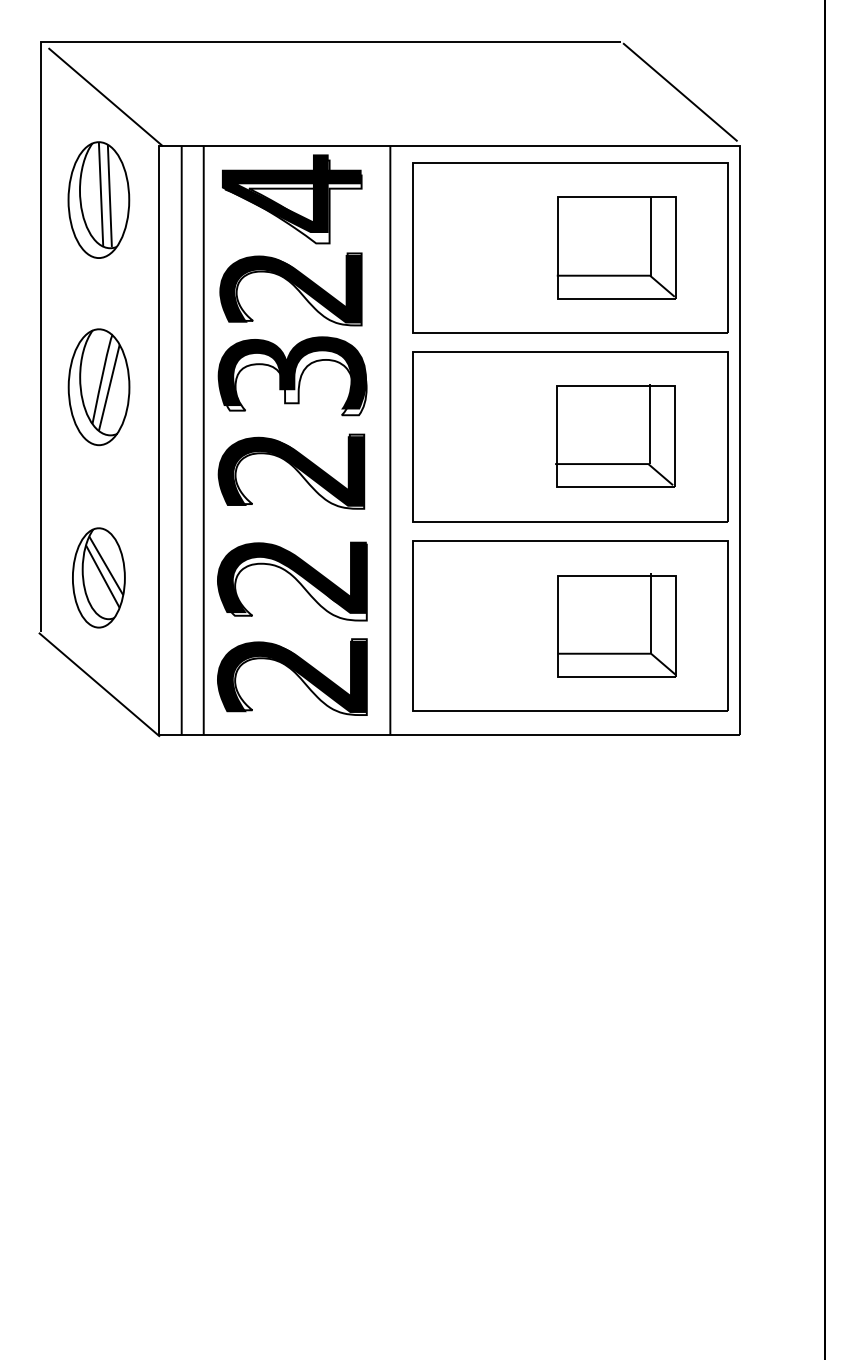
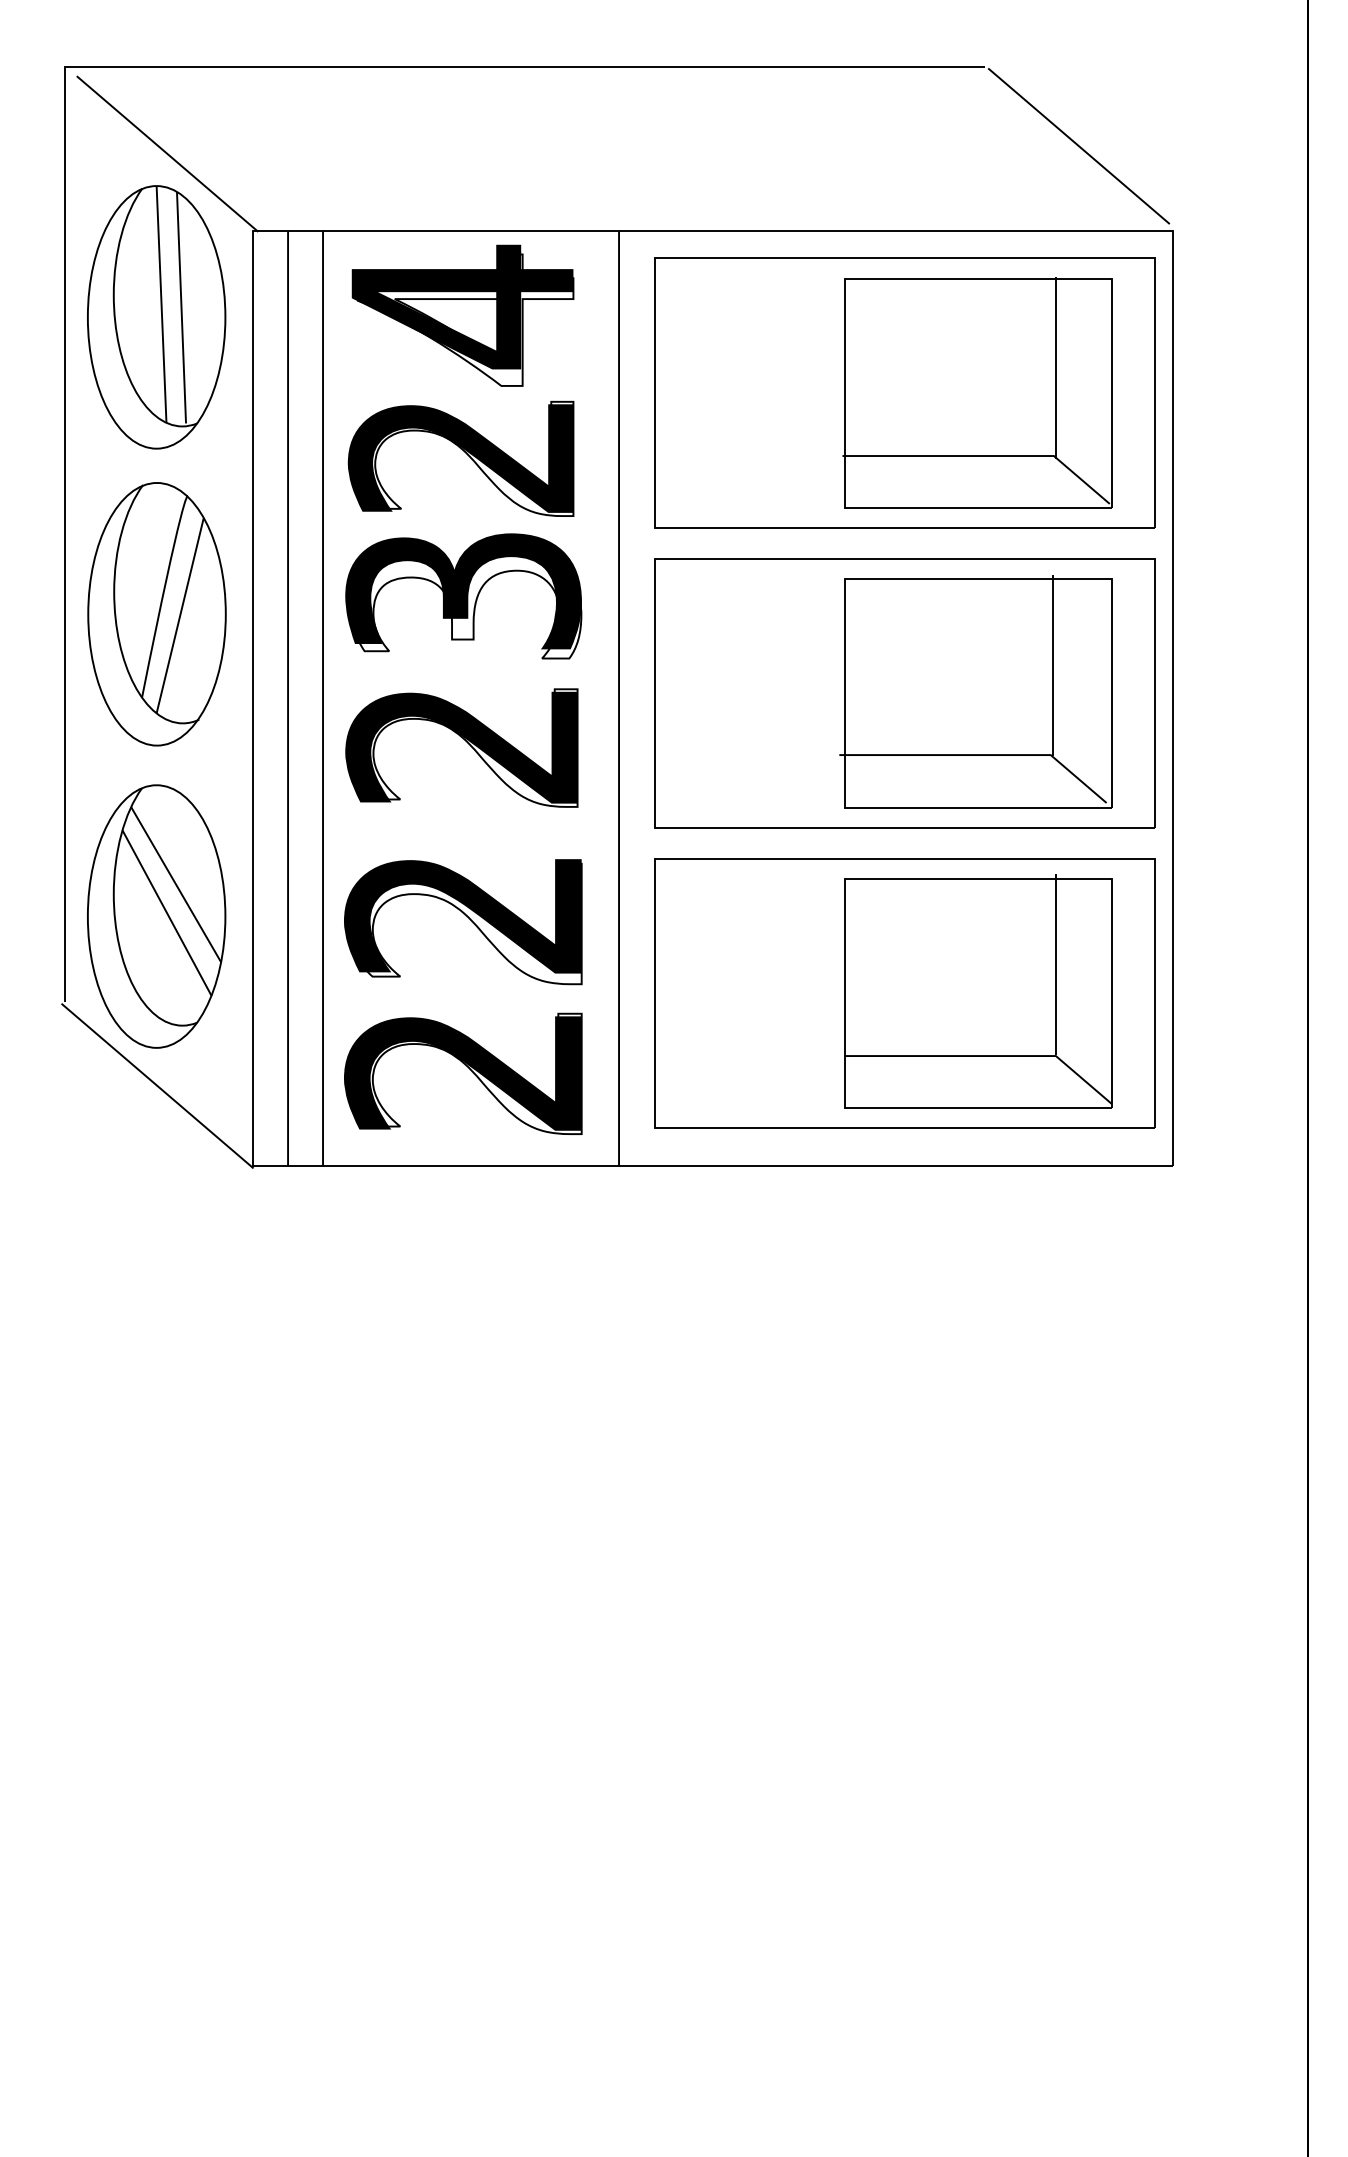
part: (98, 199) -> (156, 316), size x1.43
part: (616, 247) -> (977, 392), size x1.43
part: (98, 386) -> (156, 612), size x1.43
part: (615, 435) -> (976, 690), size x1.43
part: (98, 577) -> (156, 915), size x1.67
part: (616, 625) -> (977, 992), size x1.43

